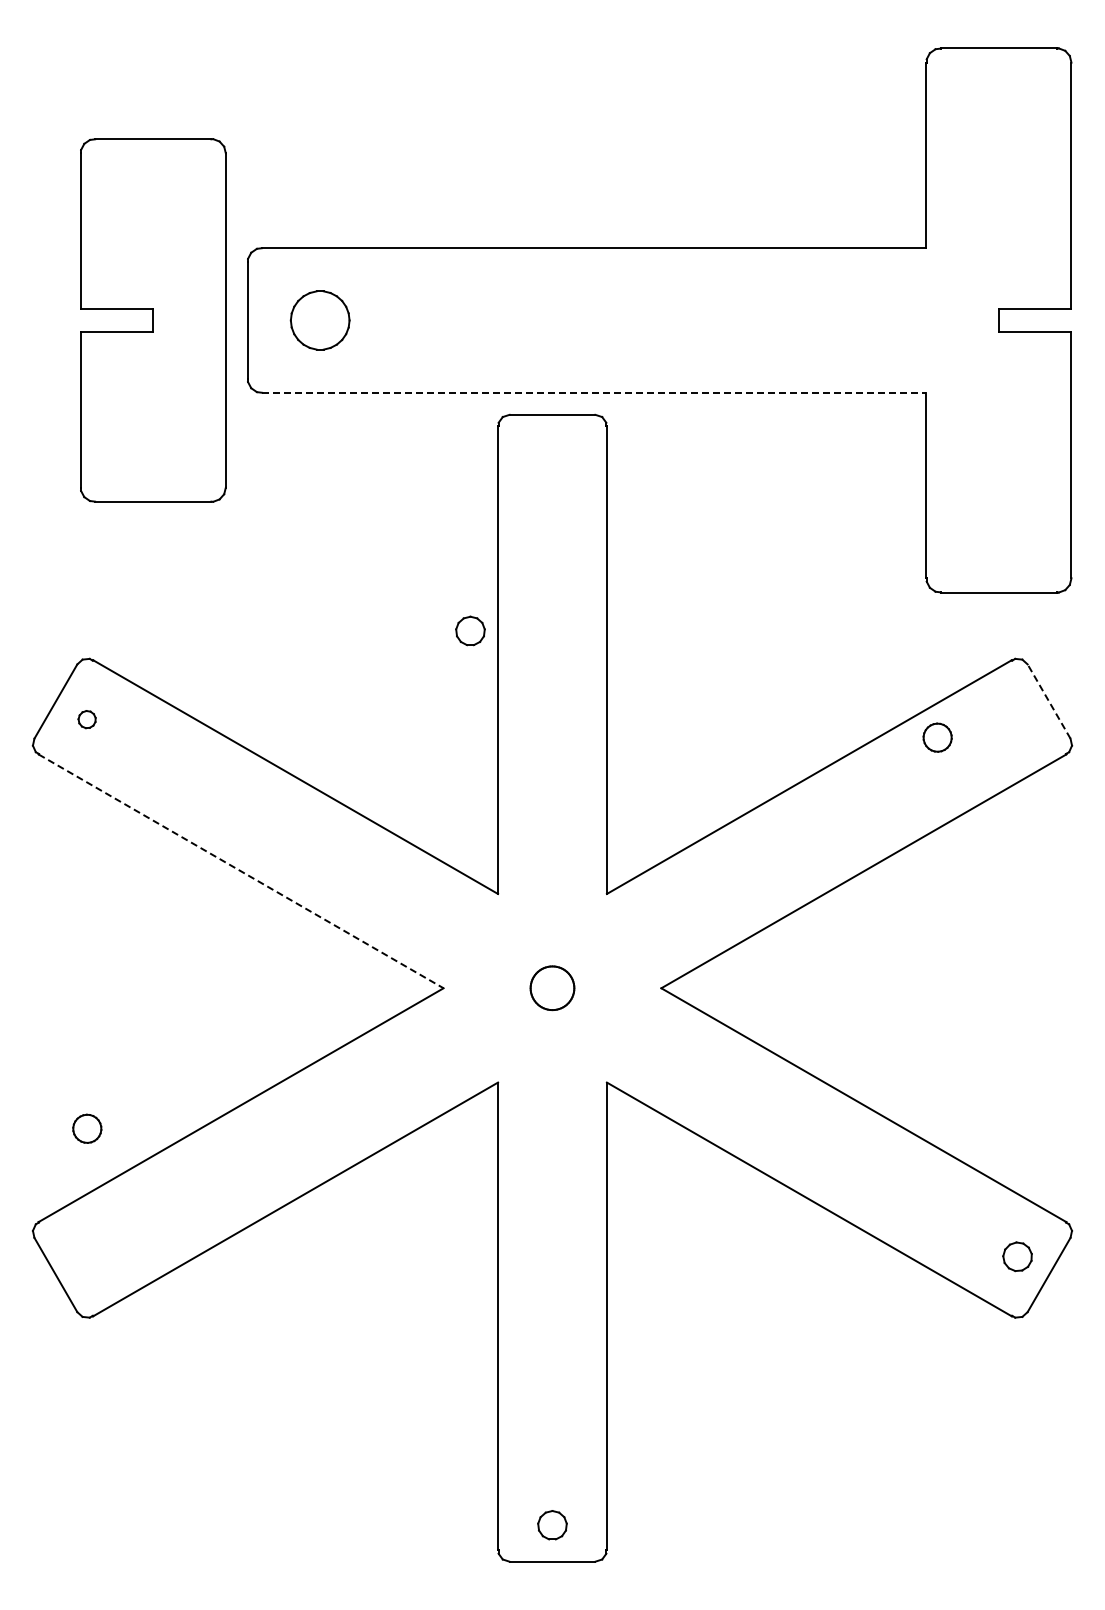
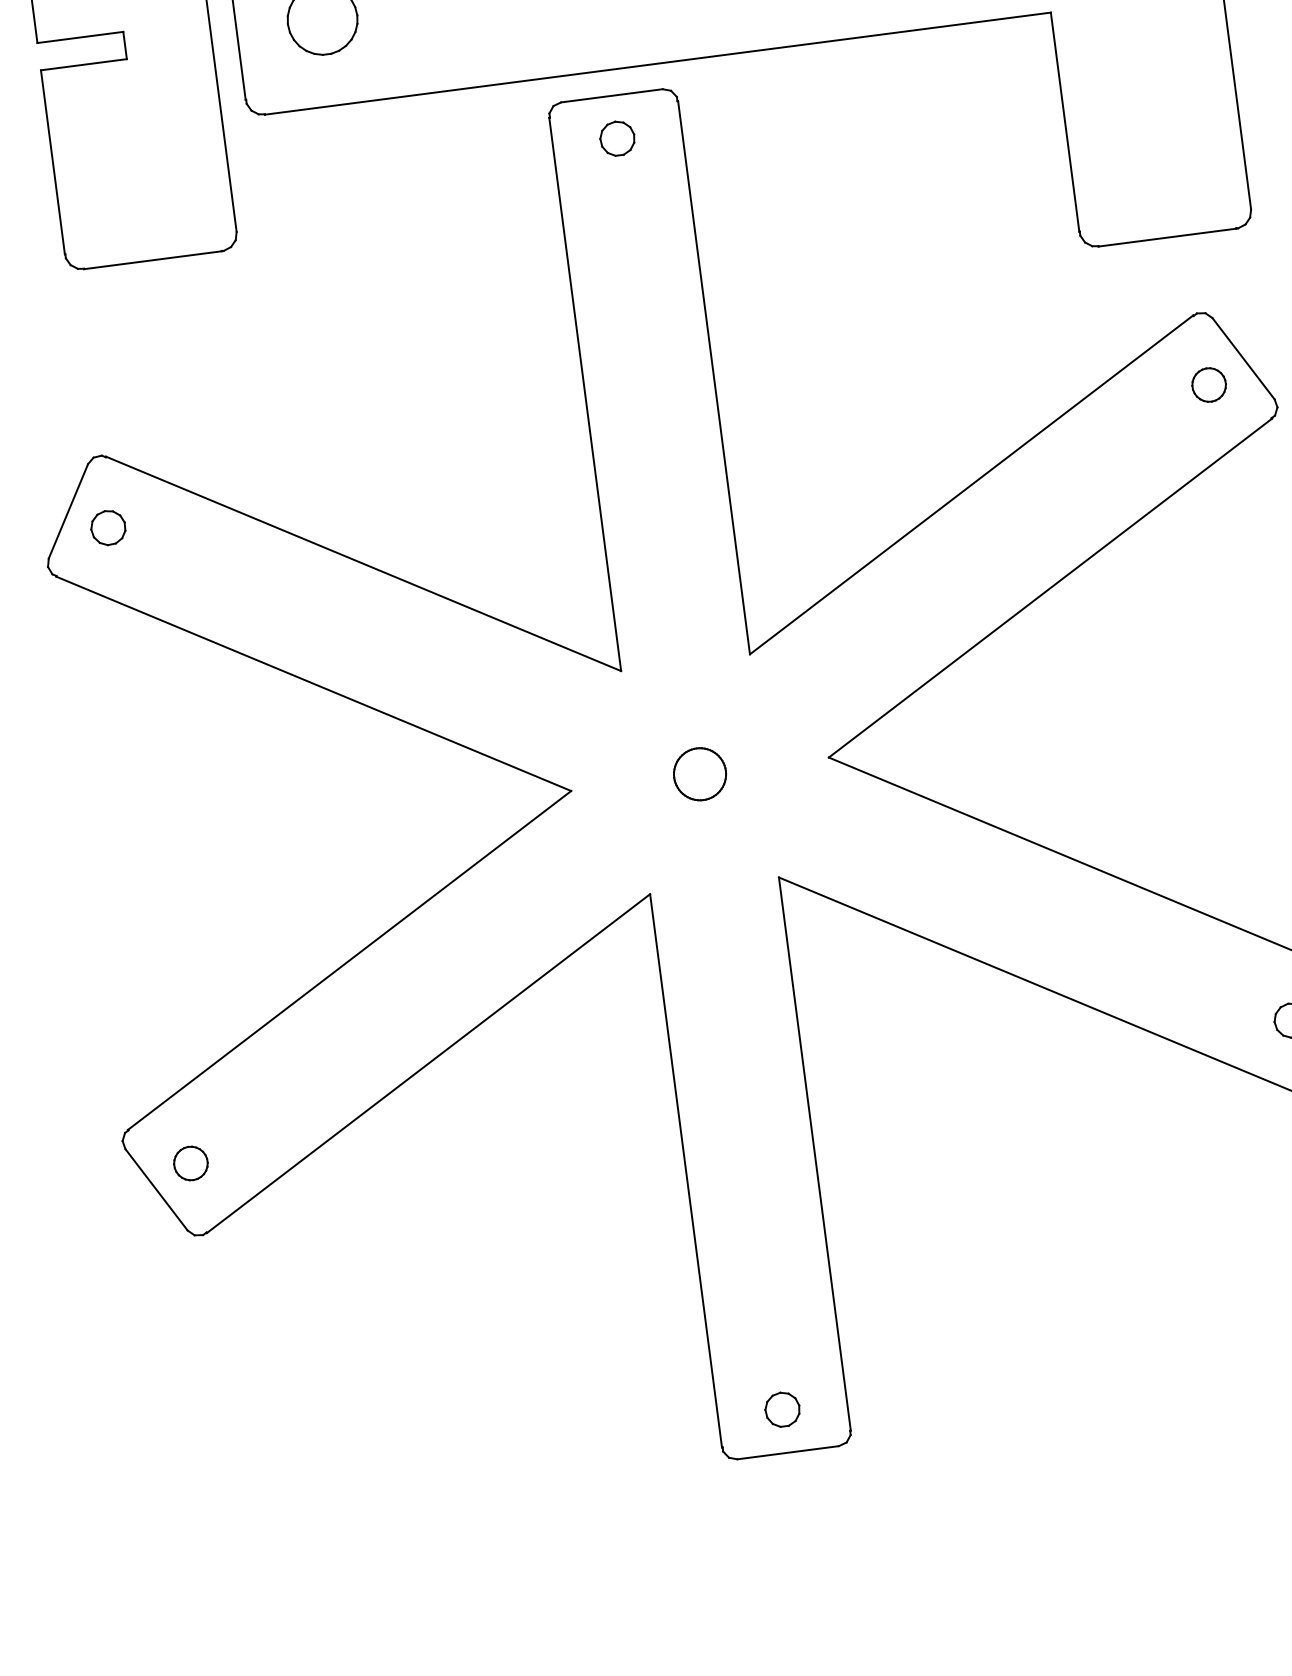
line: (594, 393) -> (658, 64), dashed -> solid
part: (470, 630) -> (617, 138), moved
line: (1049, 701) -> (1244, 358), dashed -> solid
part: (86, 719) -> (107, 527), size x1.67
part: (937, 737) -> (1208, 384), moved
line: (241, 871) -> (314, 683), dashed -> solid
part: (87, 1128) -> (191, 1163), moved

